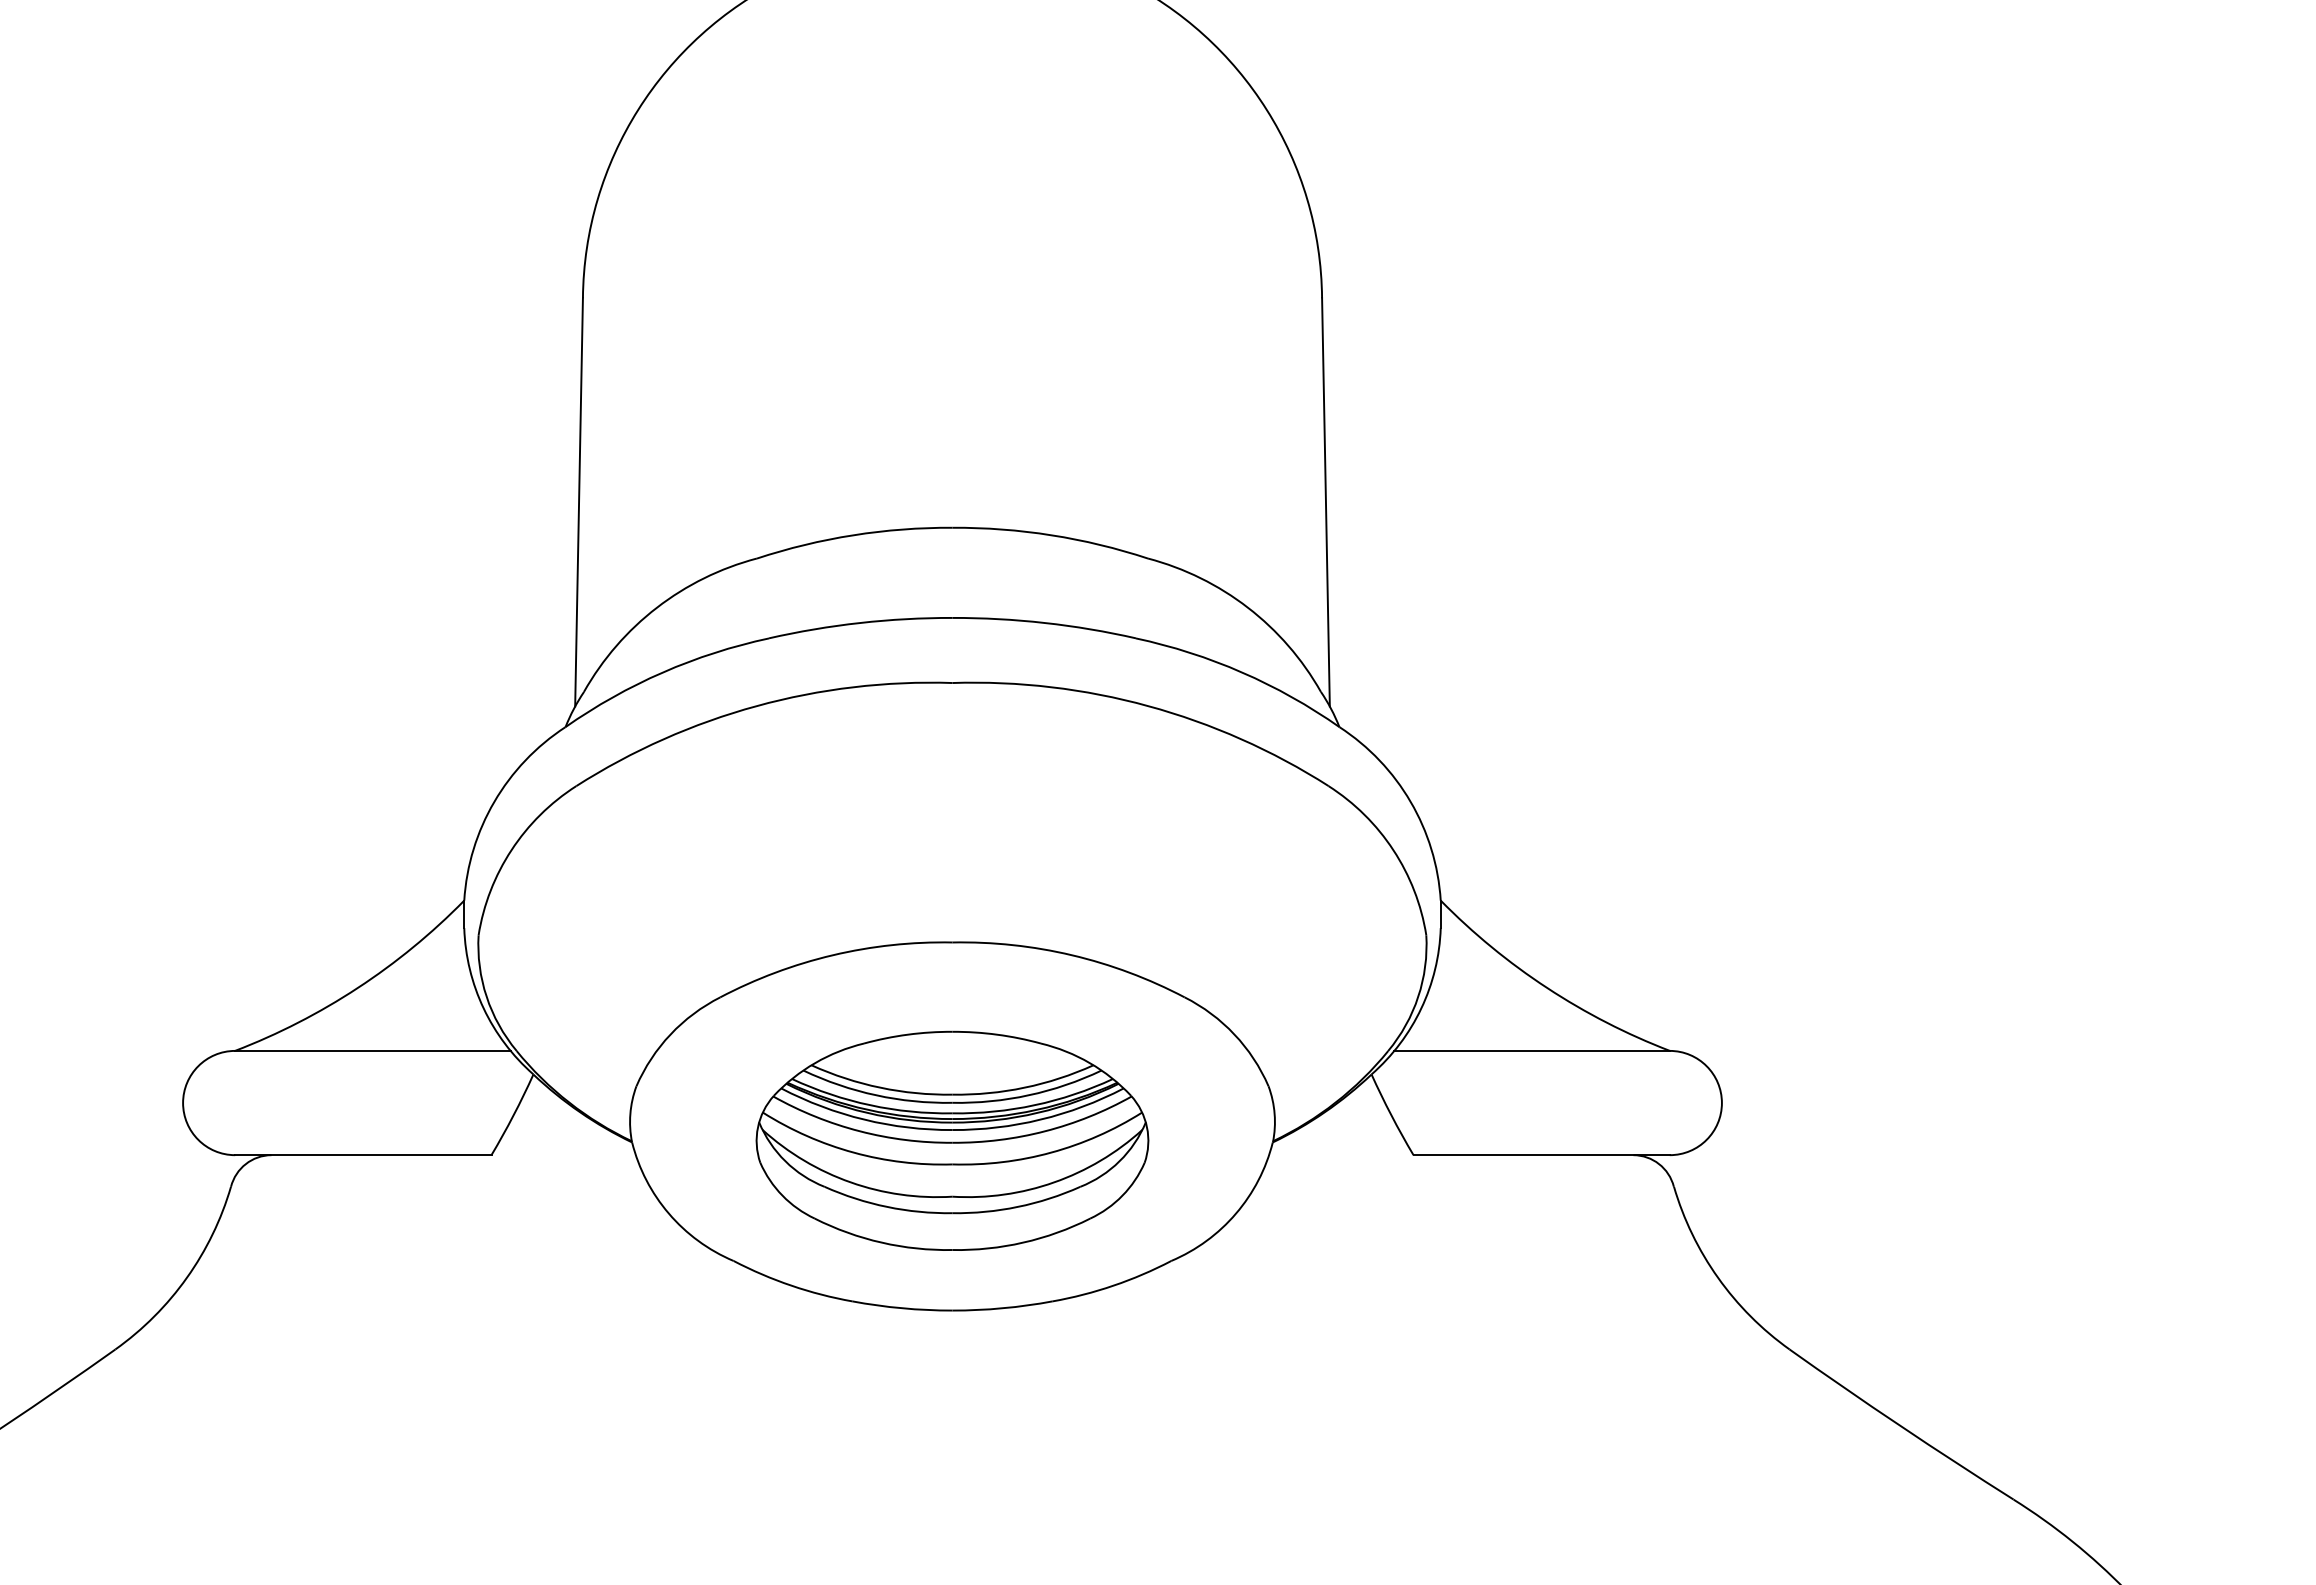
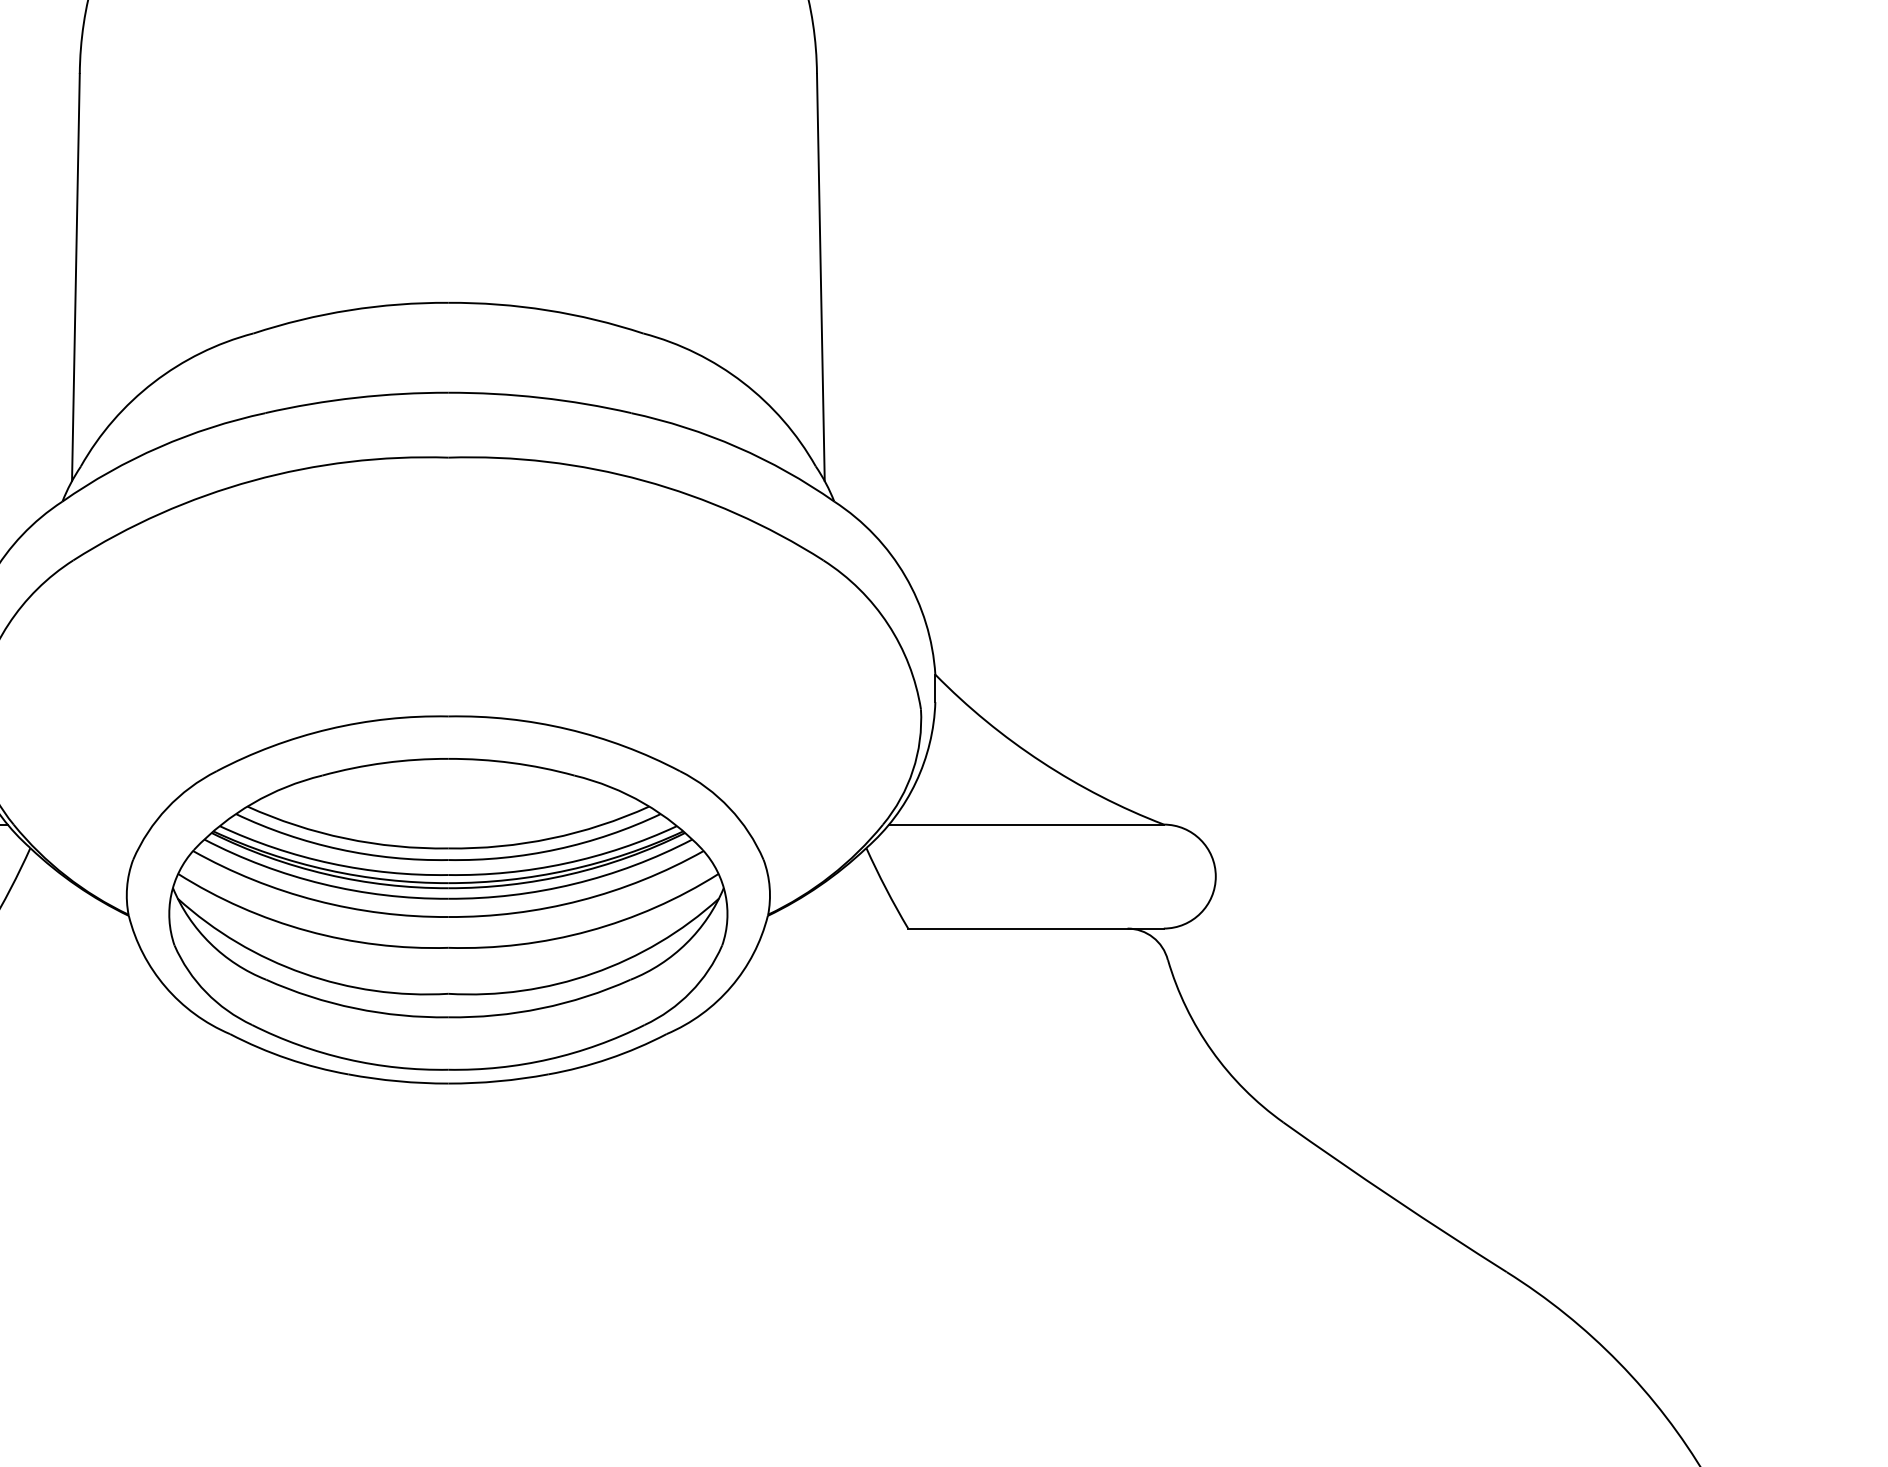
part: (952, 1140) -> (448, 913), size x1.43

